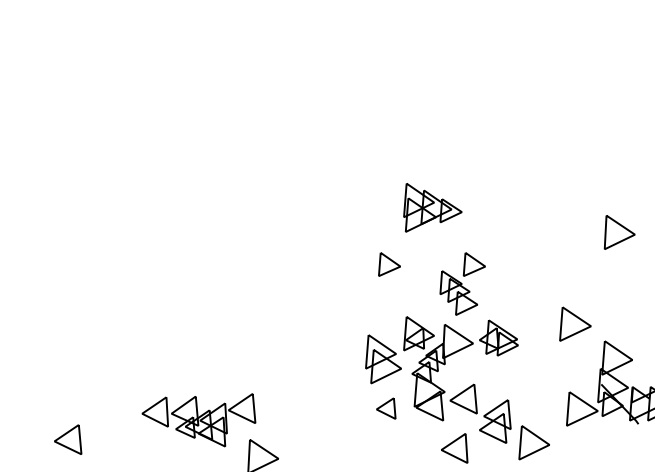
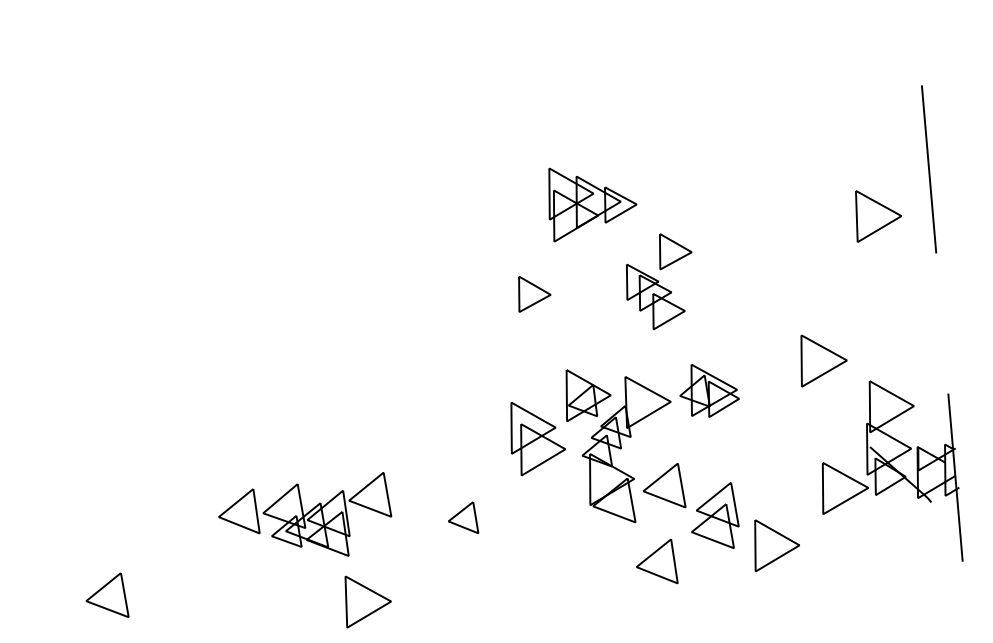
part: (462, 283) -> (659, 280), moved
part: (386, 408) -> (463, 518), moved
part: (198, 420) -> (304, 520), moved
part: (68, 439) -> (107, 596), moved

